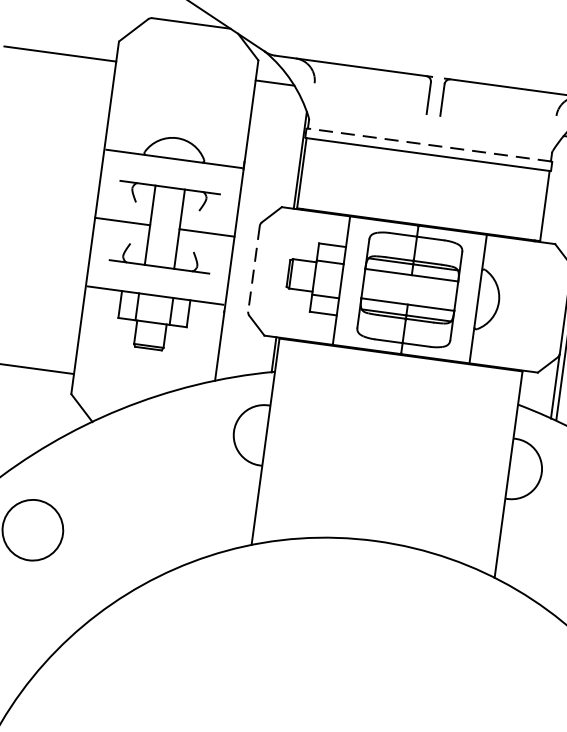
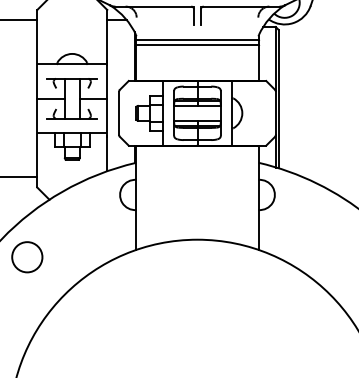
line: (429, 145) -> (197, 40), dashed -> solid
line: (254, 269) -> (119, 113), dashed -> solid

